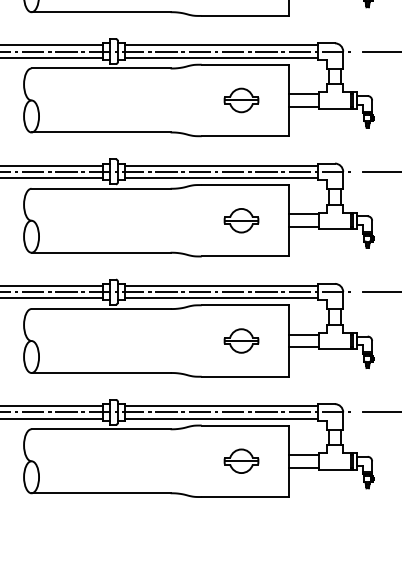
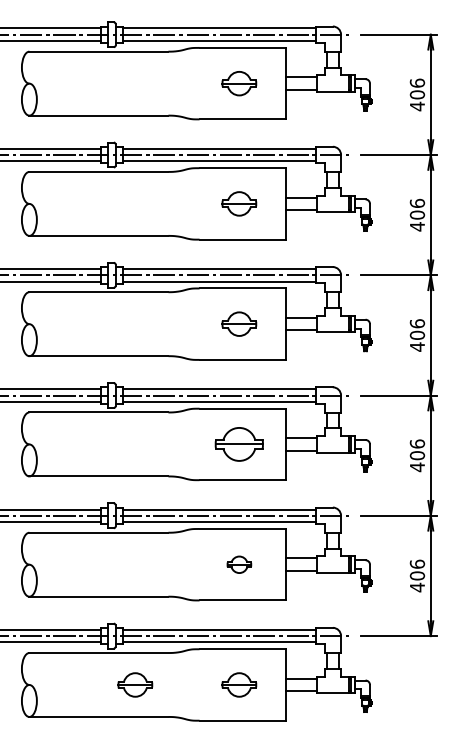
part: (241, 220) -> (239, 444), size x1.4
part: (241, 340) -> (239, 564), size x0.7
part: (137, 460) -> (135, 684), added

